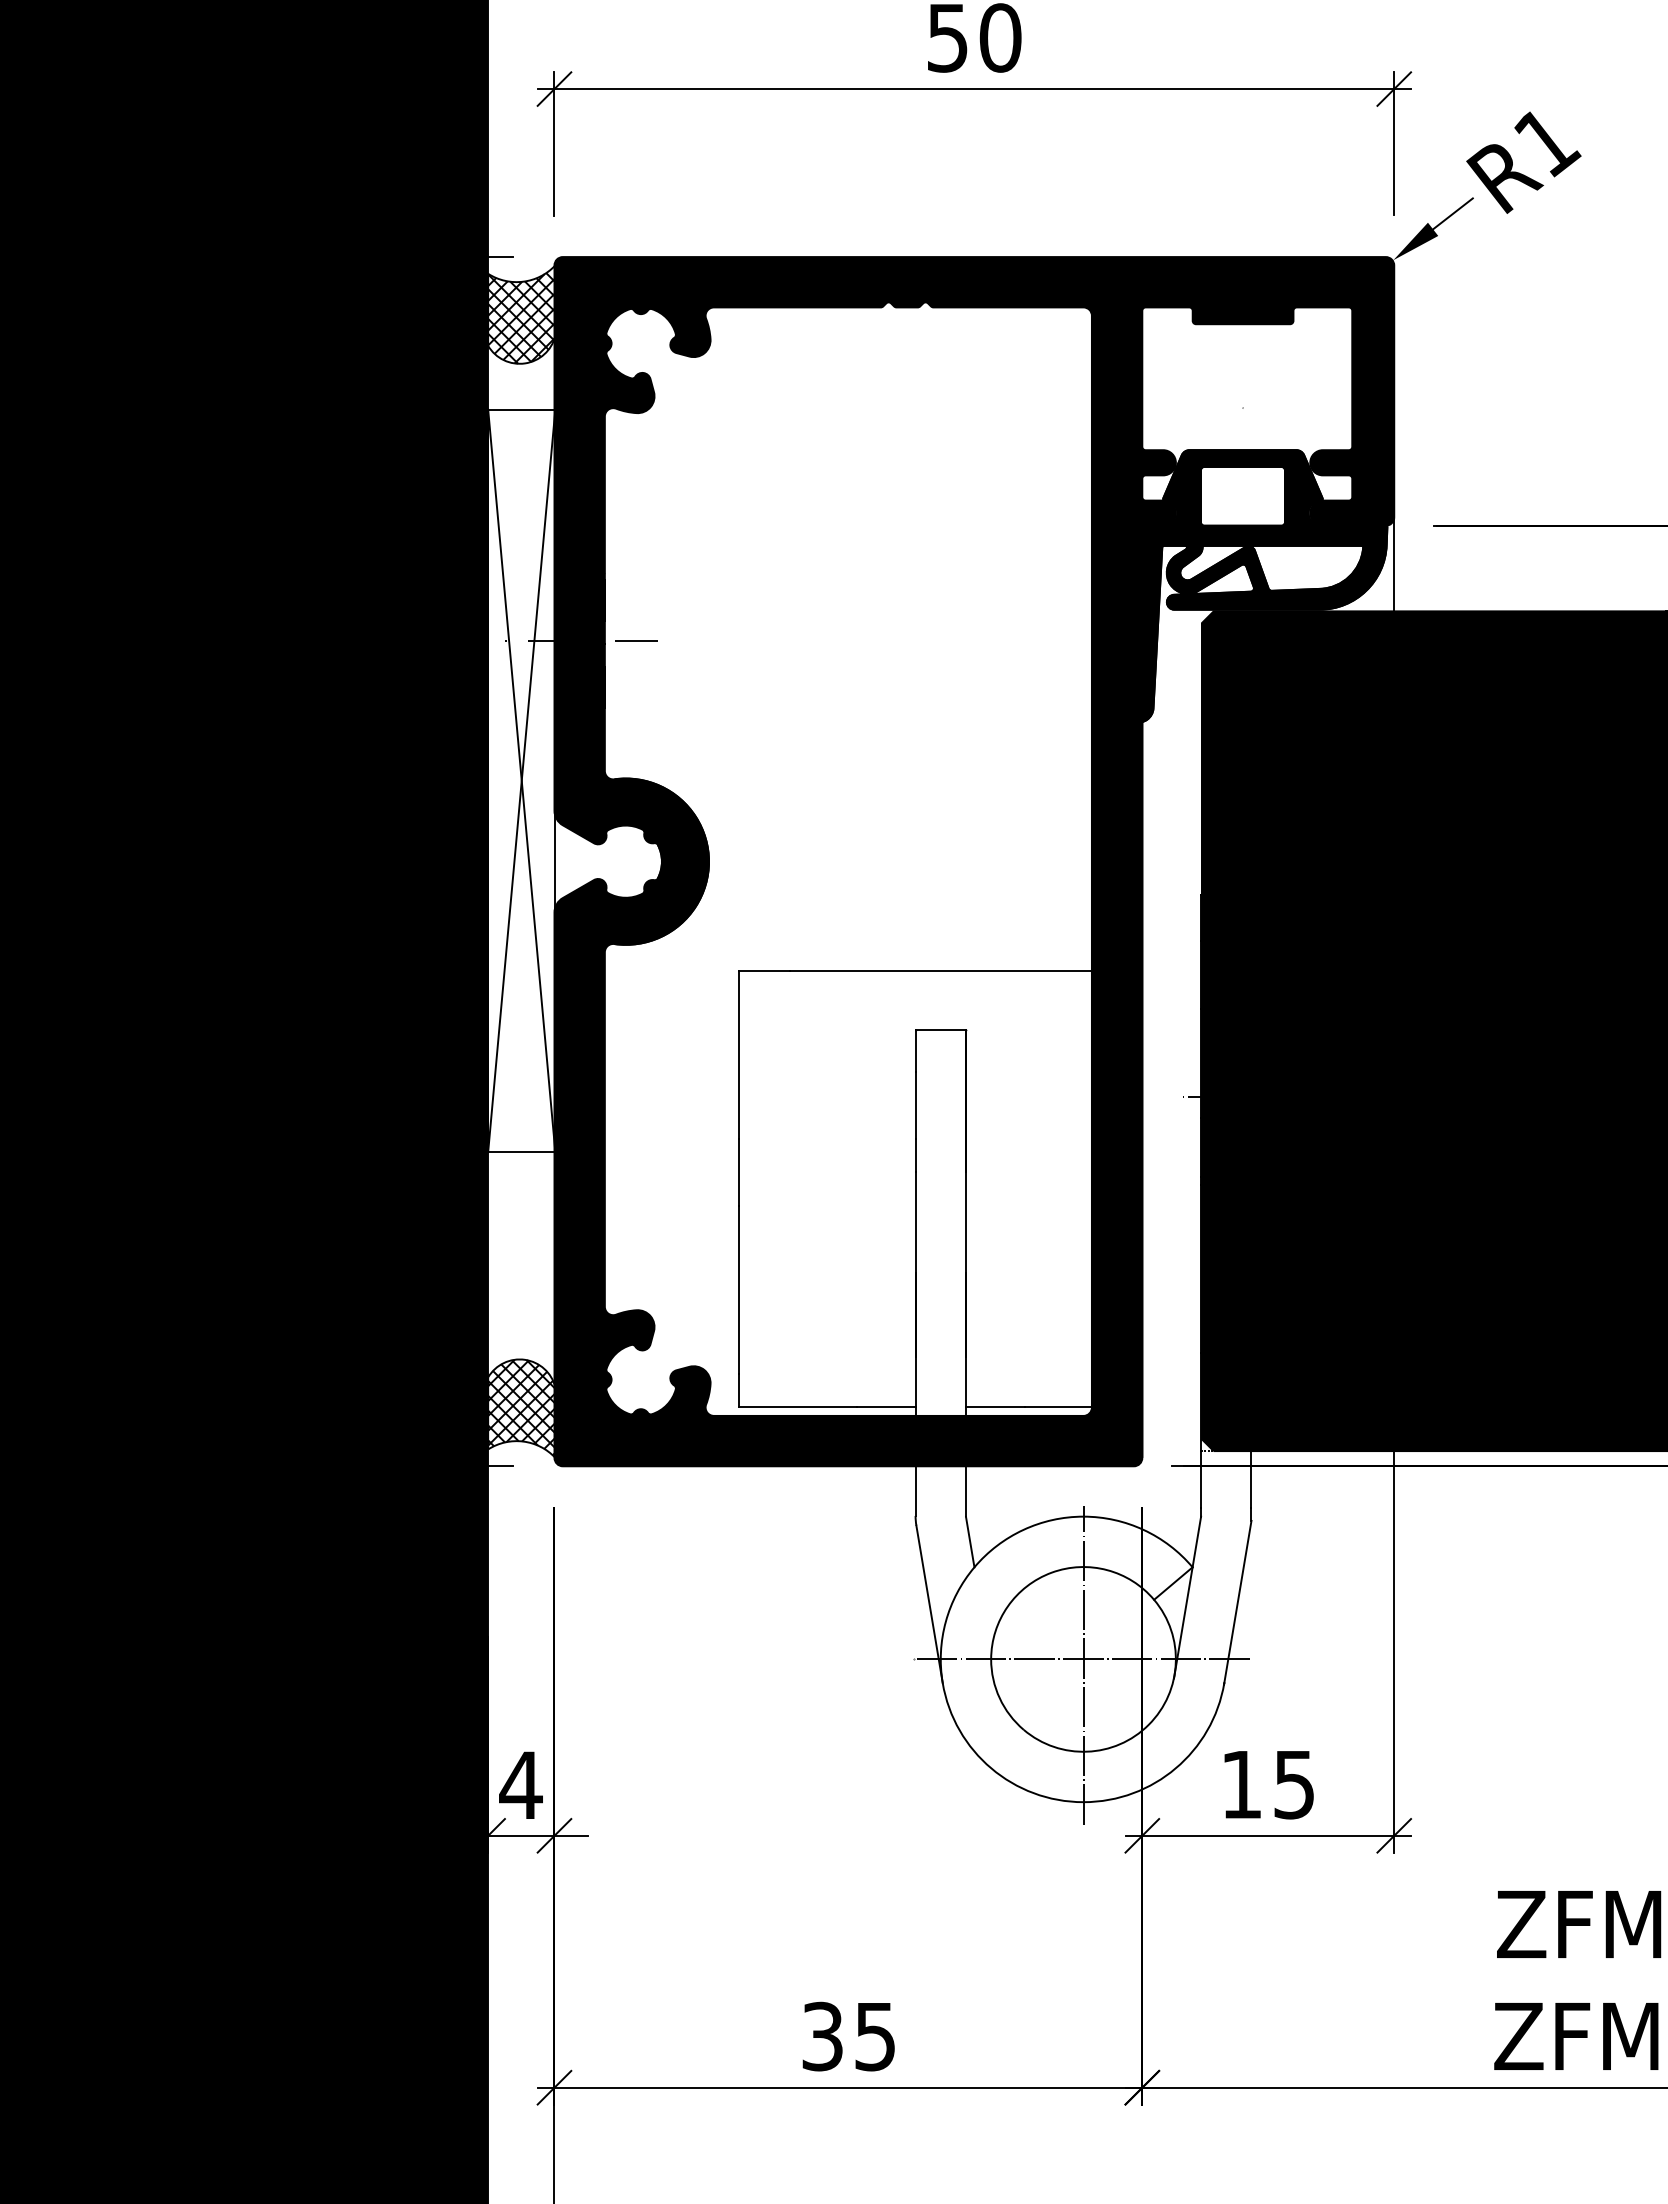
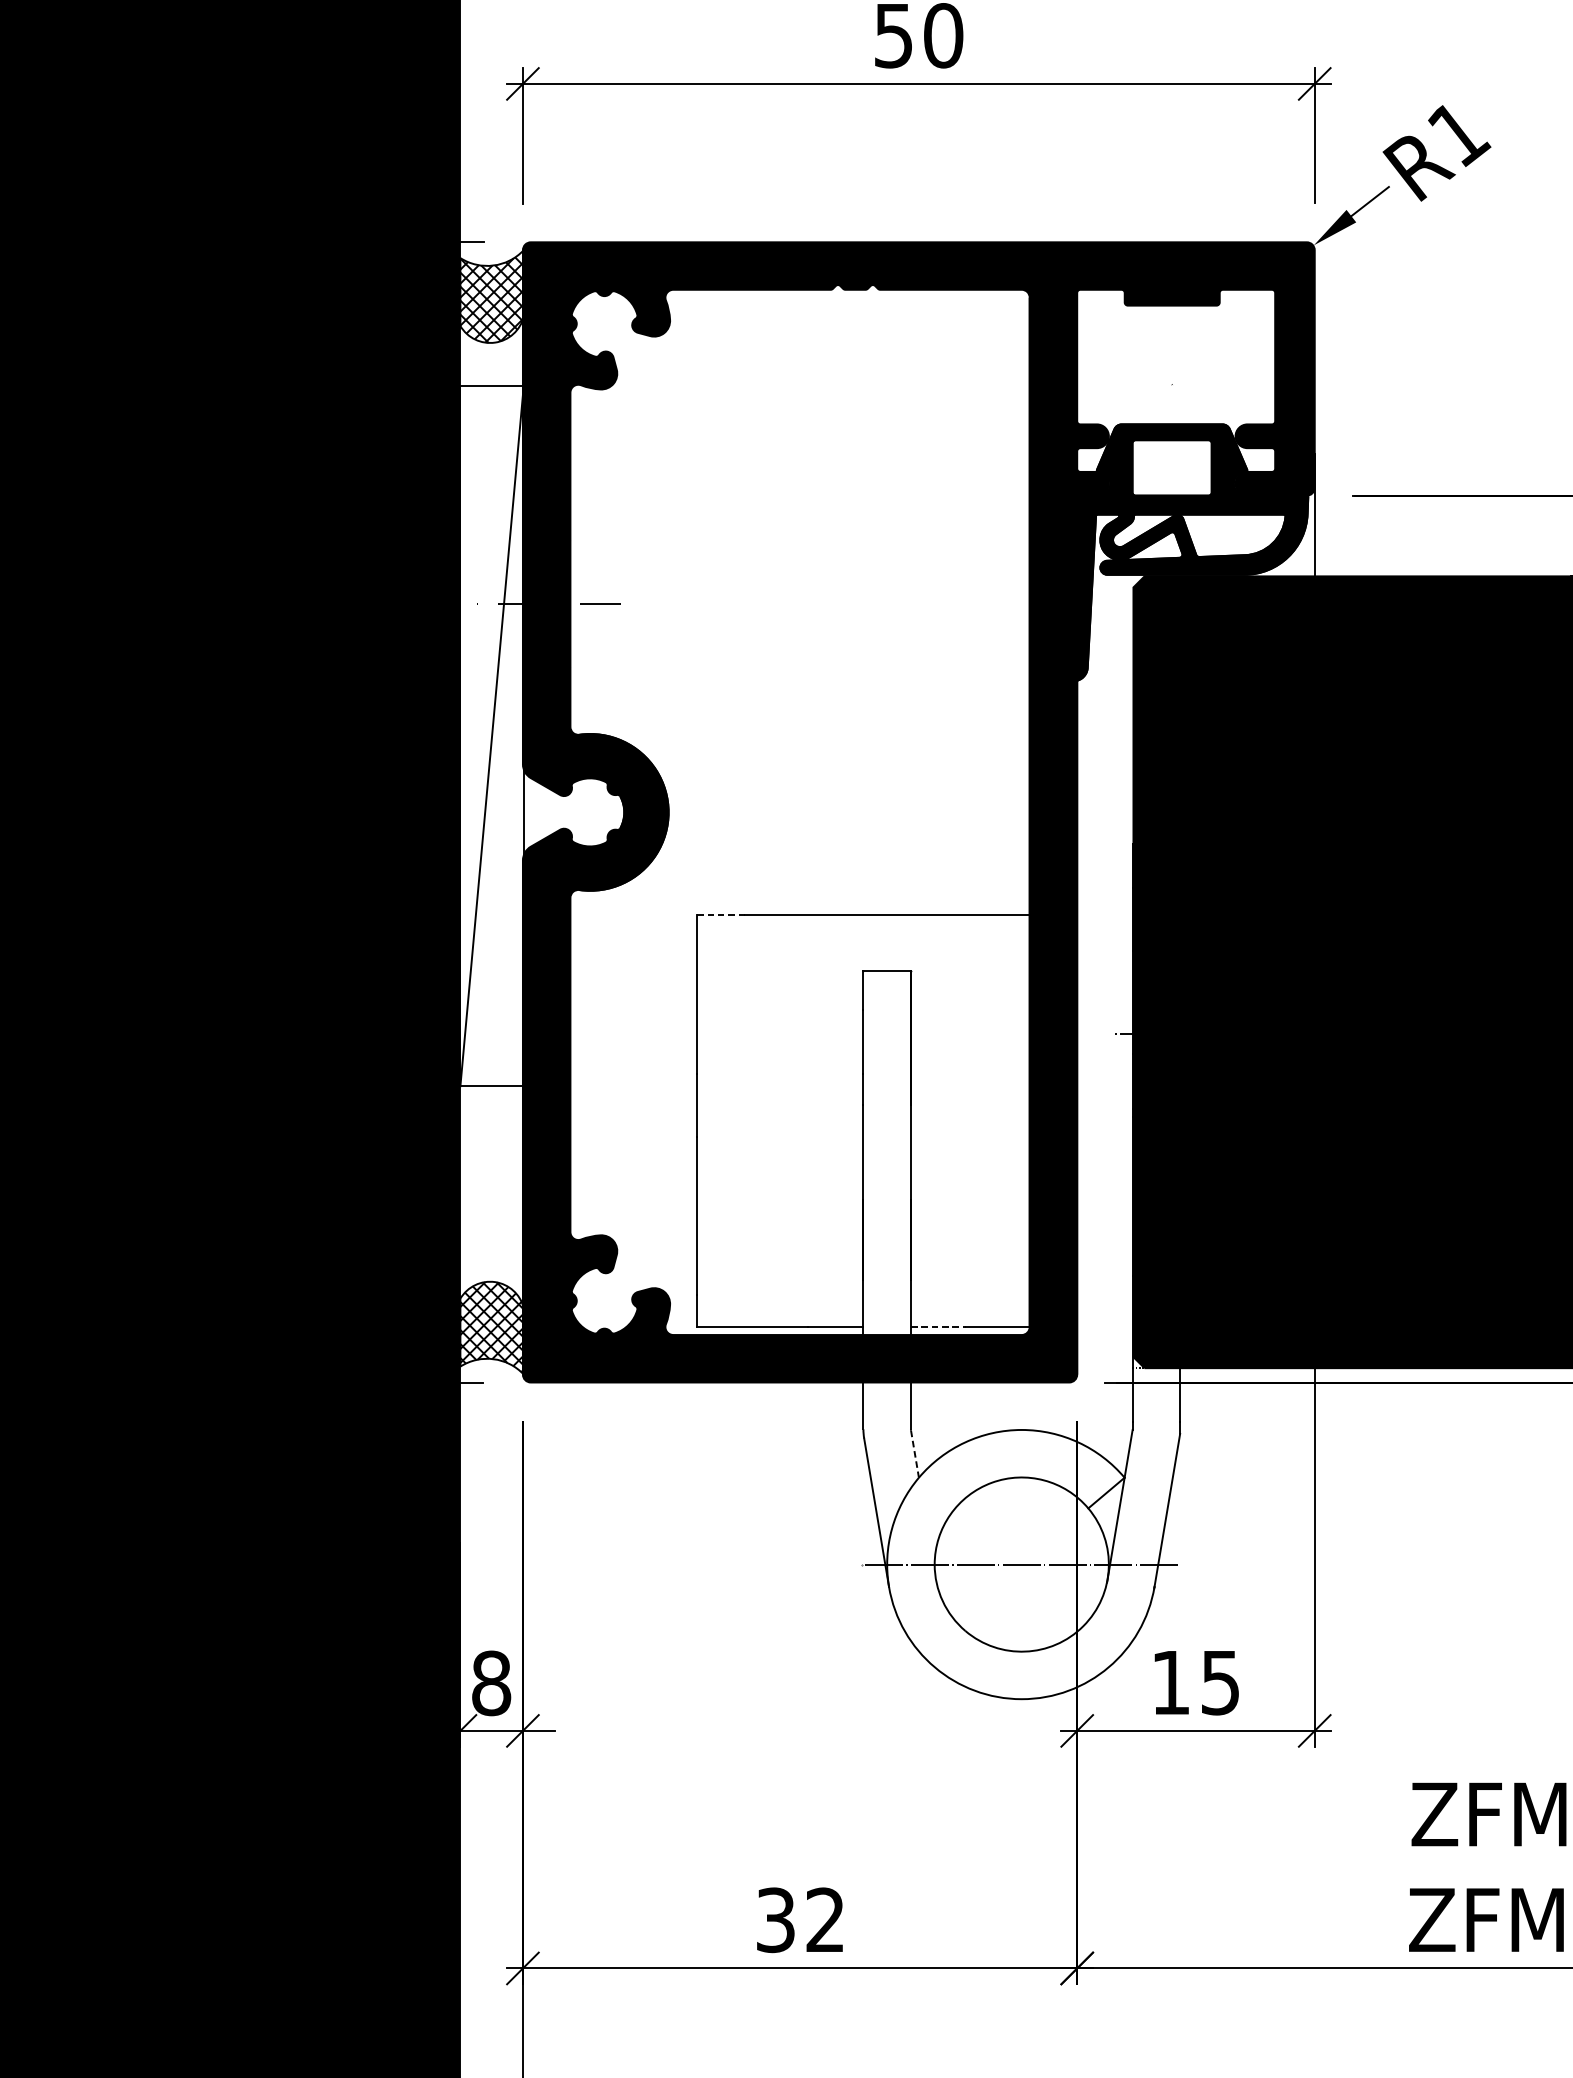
line: (521, 780) -> (491, 735), removed
line: (764, 970) -> (720, 915), solid -> dashed
line: (995, 1407) -> (938, 1327), solid -> dashed
line: (970, 1542) -> (915, 1454), solid -> dashed
line: (1083, 1664) -> (1021, 1569), removed
text: (520, 1785) -> (490, 1683), 4 -> 8
text: (874, 2036) -> (824, 1920), 35 -> 32

